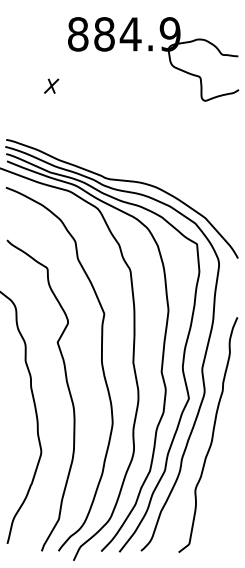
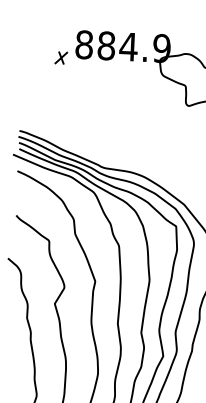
part: (51, 85) -> (61, 57), moved

